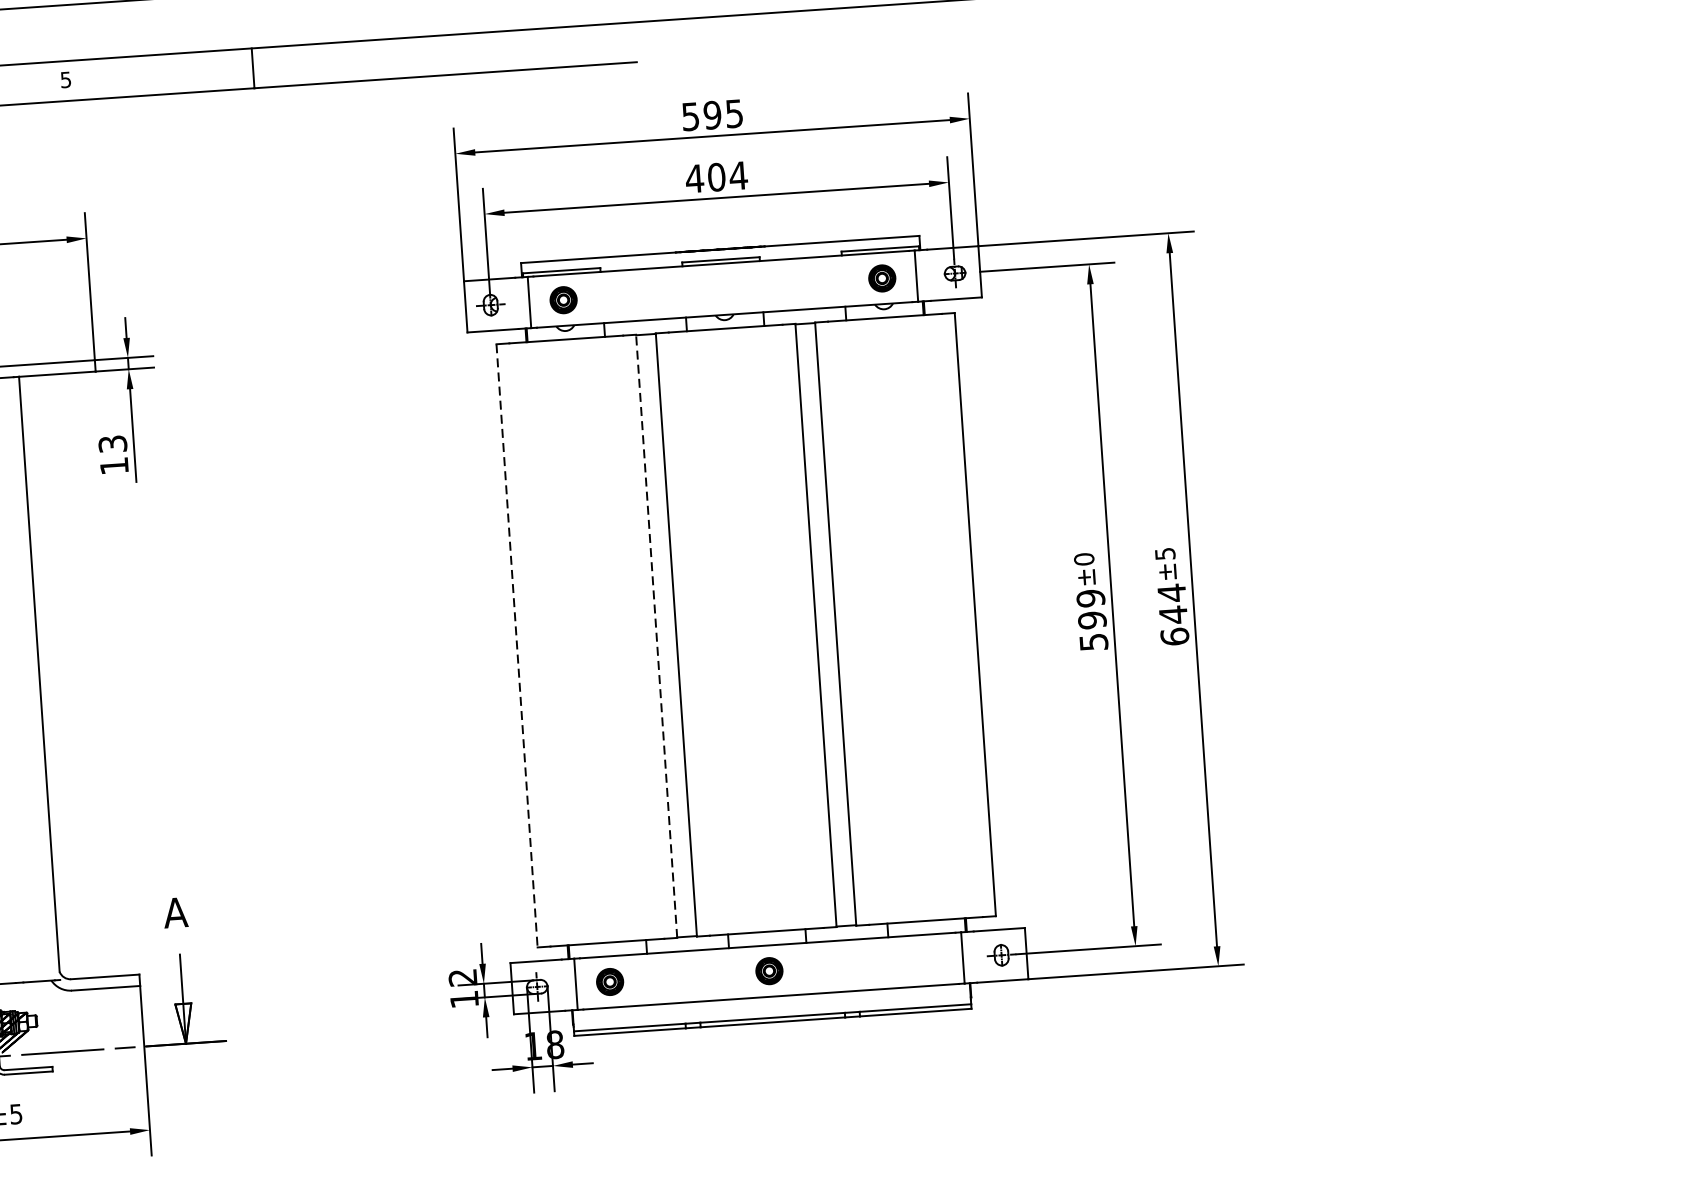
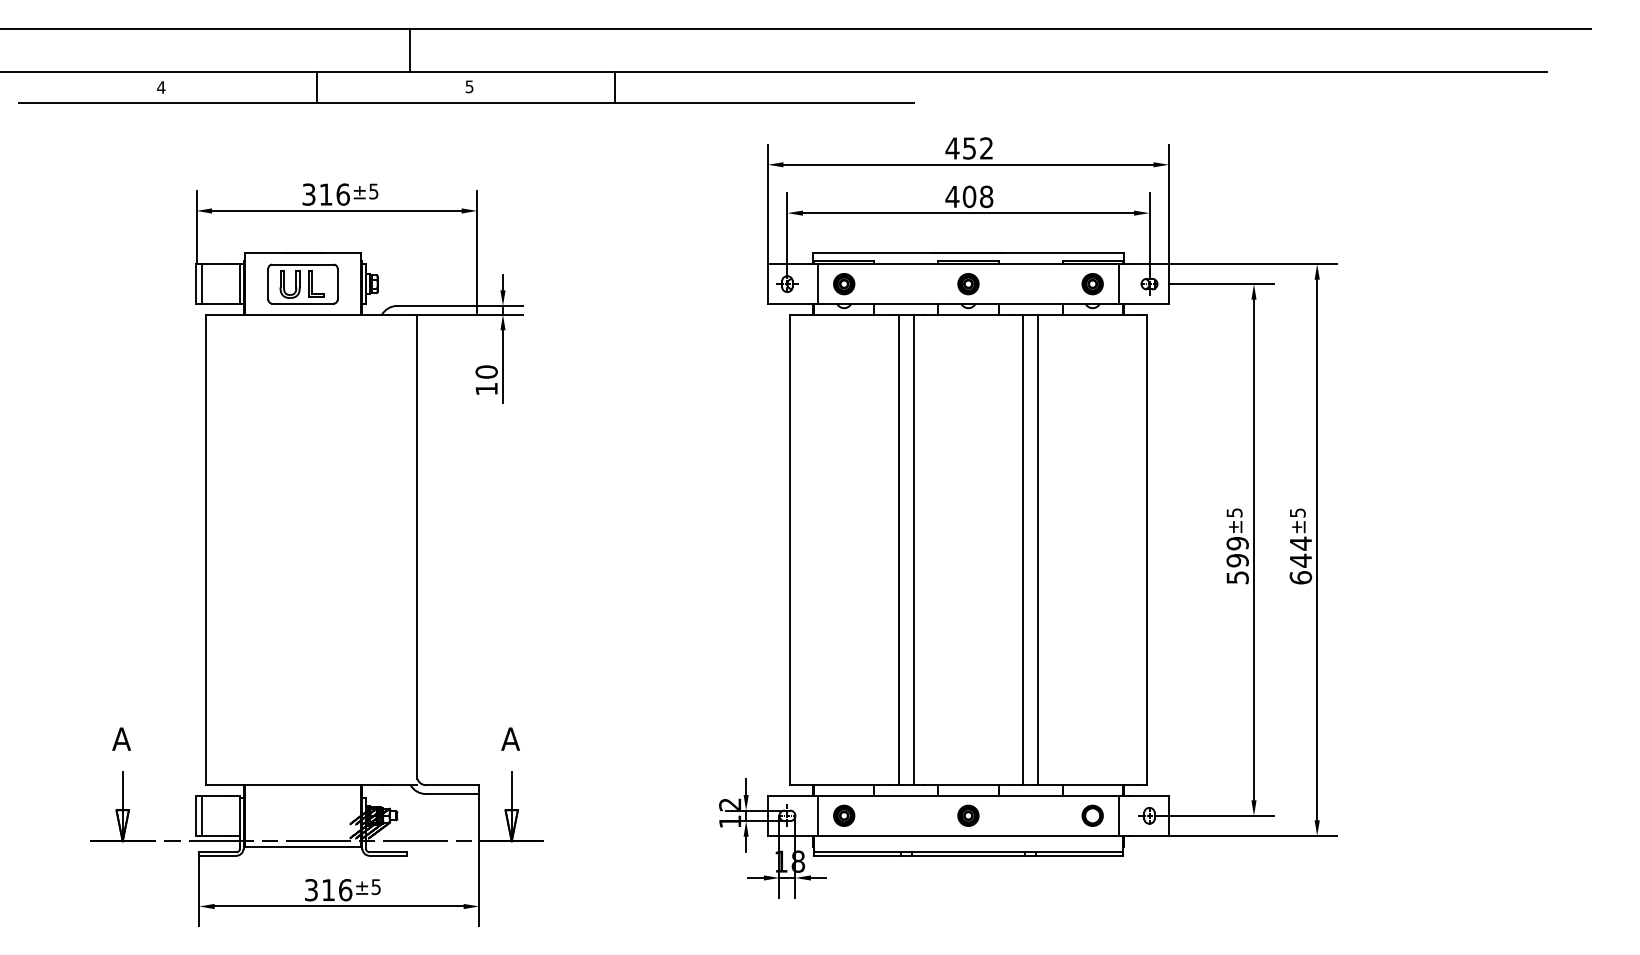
text: (711, 115) -> (968, 148), 595 -> 452
text: (738, 175) -> (986, 196), 404 -> 408
part: (723, 289) -> (968, 284), added
text: (112, 443) -> (486, 371), 13 -> 10
text: (1084, 558) -> (1234, 512), ±0 -> ±5
line: (656, 635) -> (898, 549), dashed -> solid
line: (516, 646) -> (789, 550), dashed -> solid
part: (928, 959) -> (1092, 815), added

